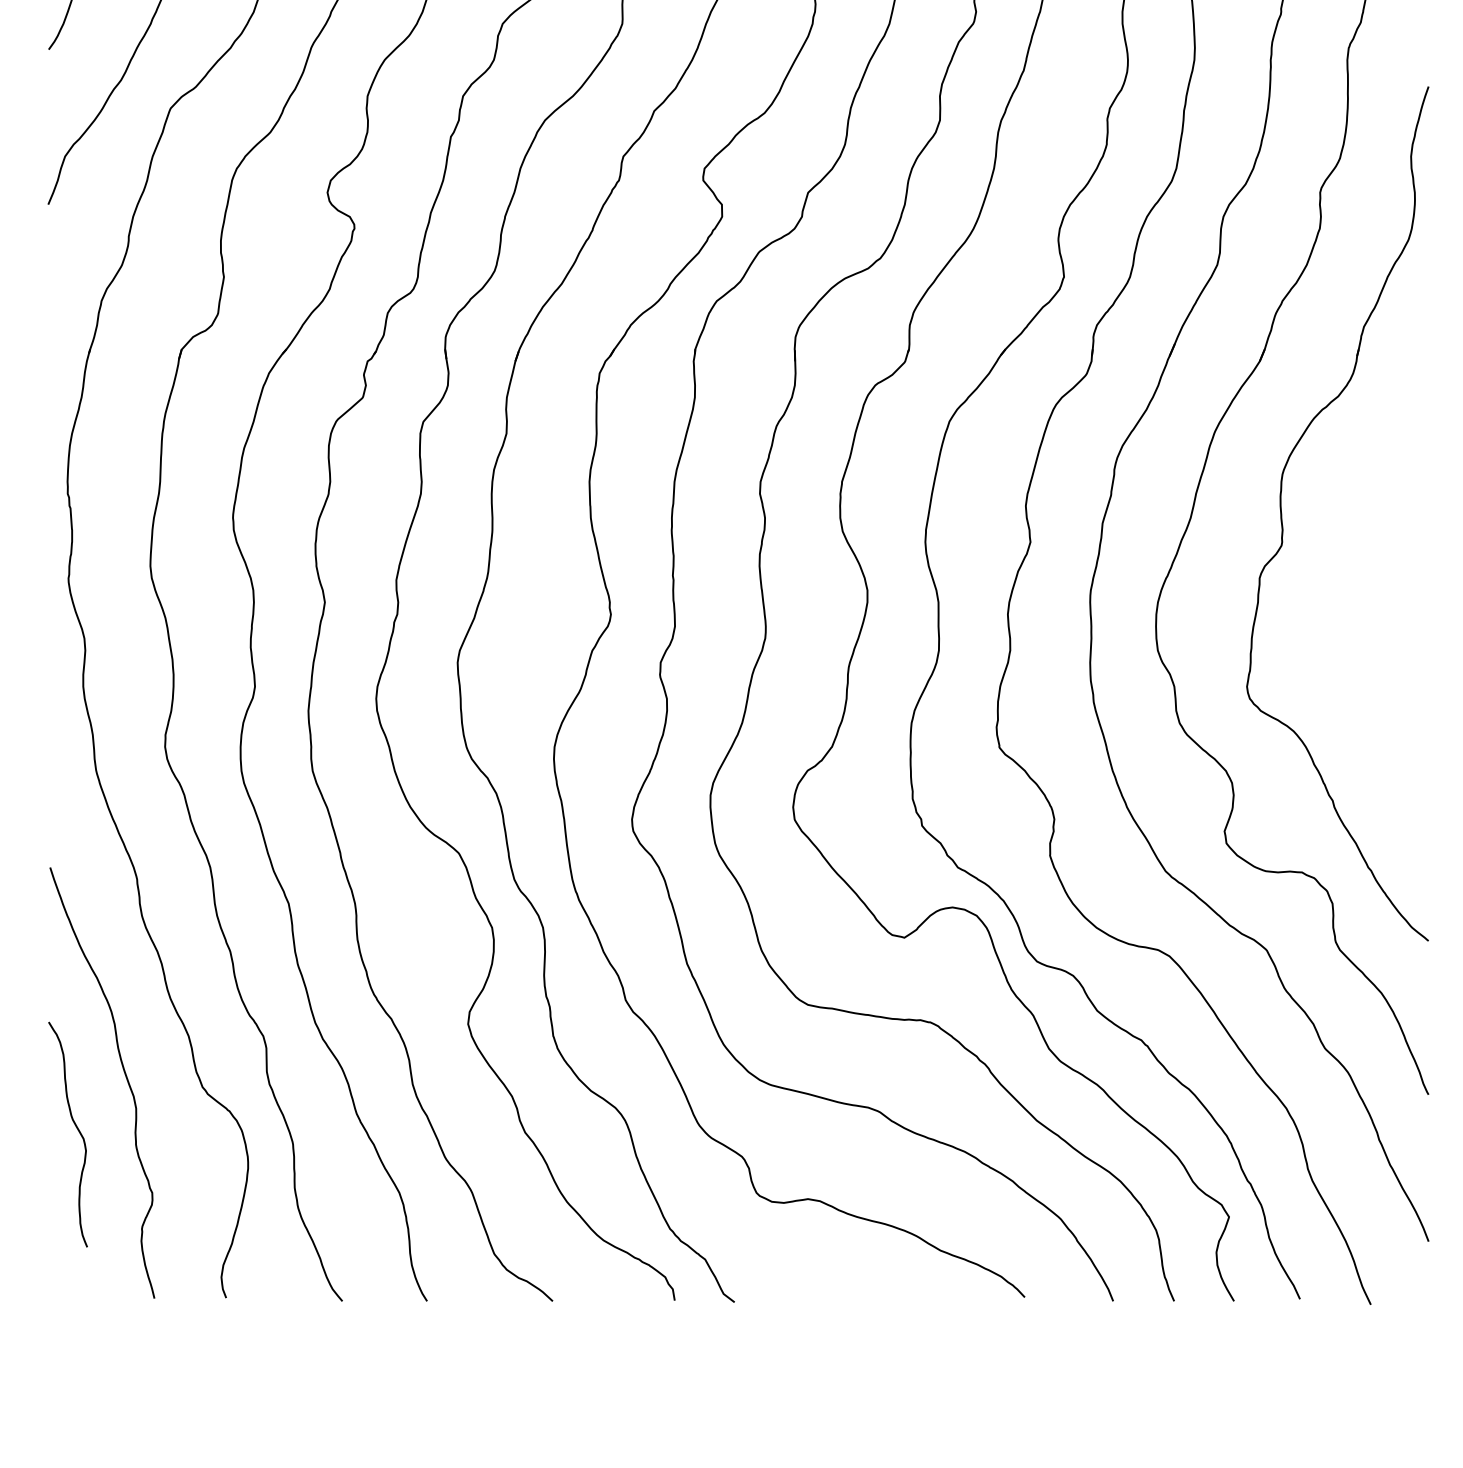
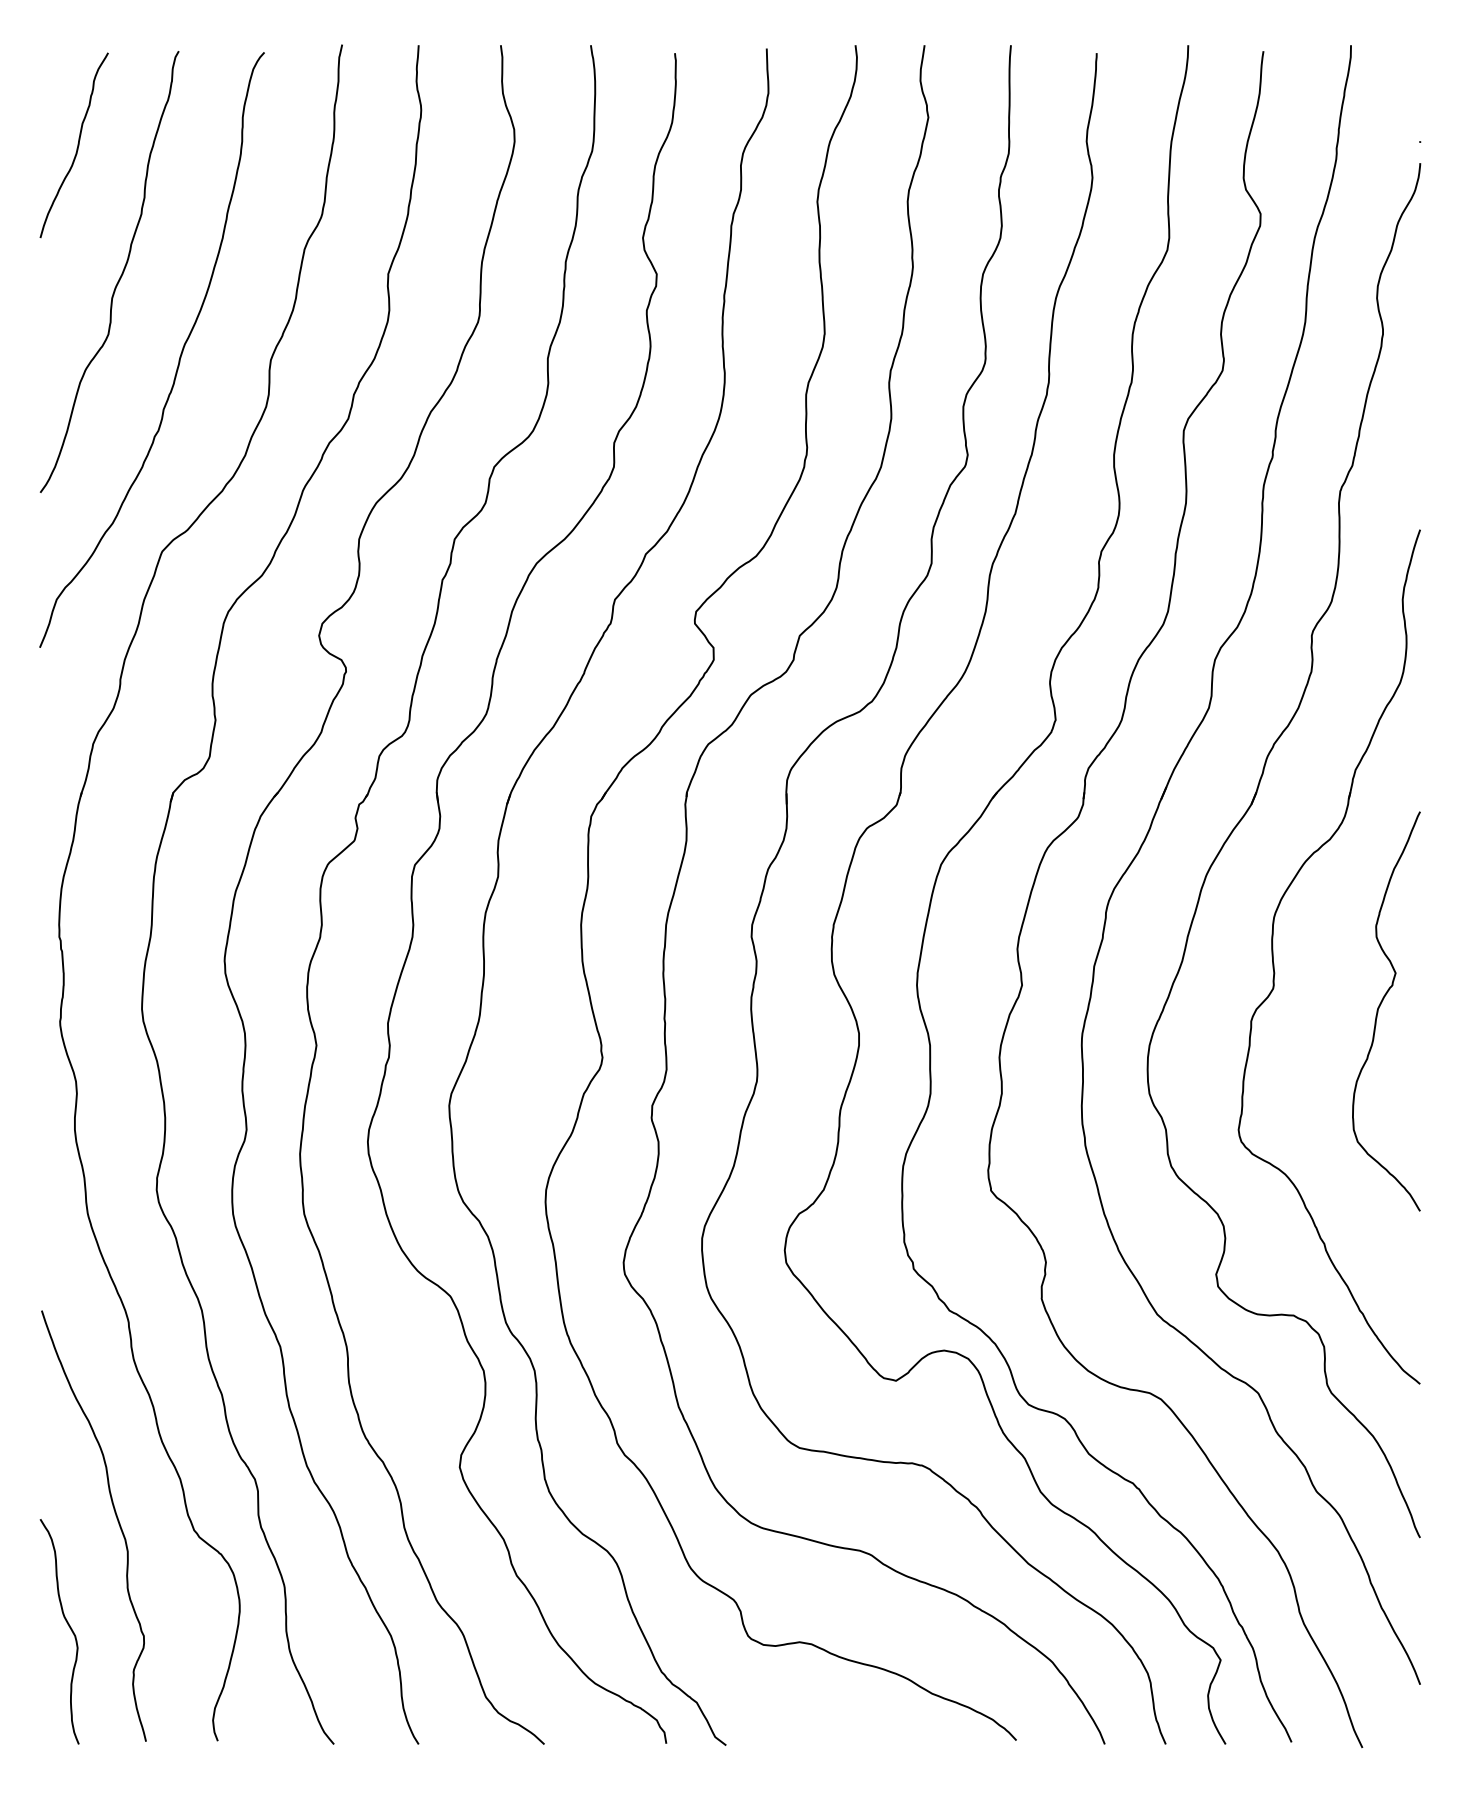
curve: (1387, 565) -> (1379, 1008), added
curve: (76, 1129) -> (68, 1626), moved

